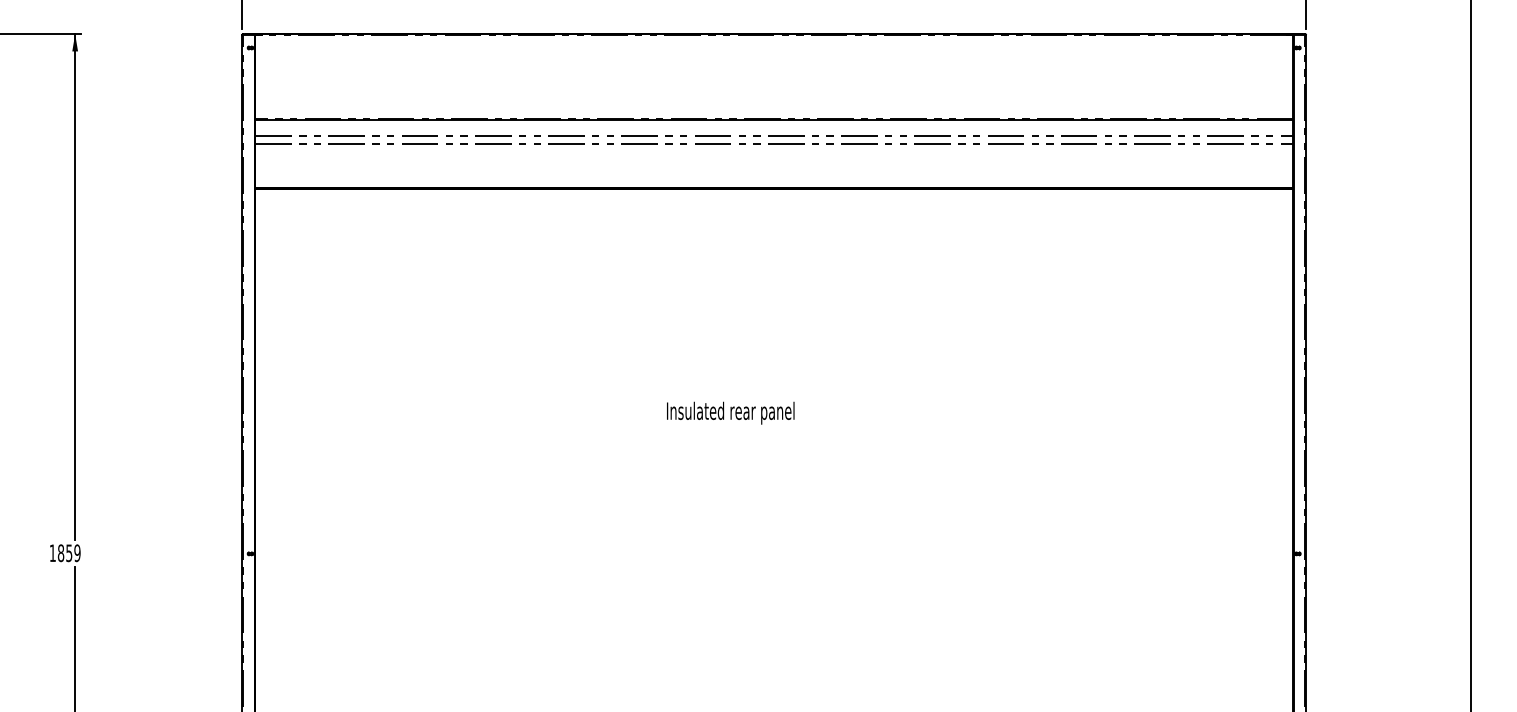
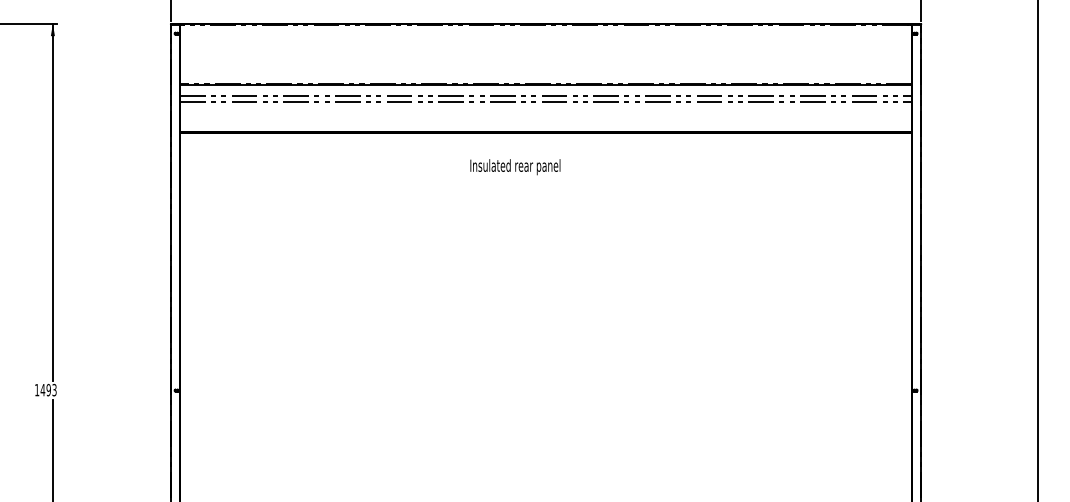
text: (730, 412) -> (515, 166), moved
text: (68, 553) -> (48, 390), 1859 -> 1493

